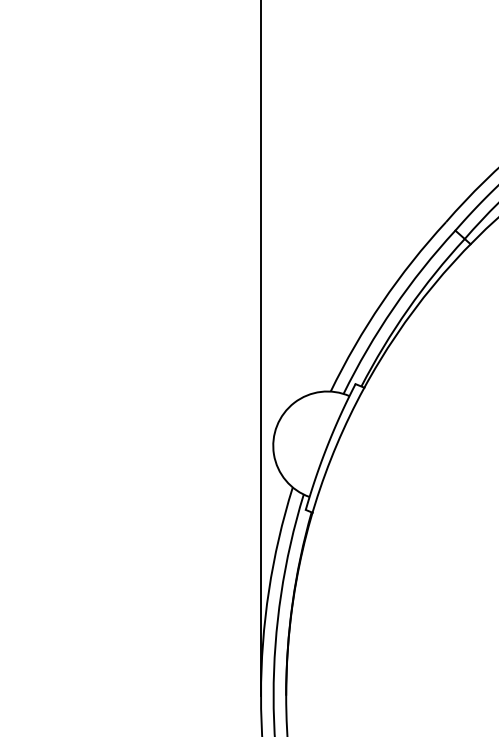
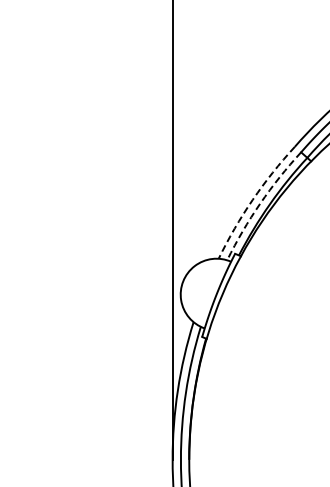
arc: (381, 301) -> (252, 199), solid -> dashed
arc: (393, 308) -> (260, 203), solid -> dashed

